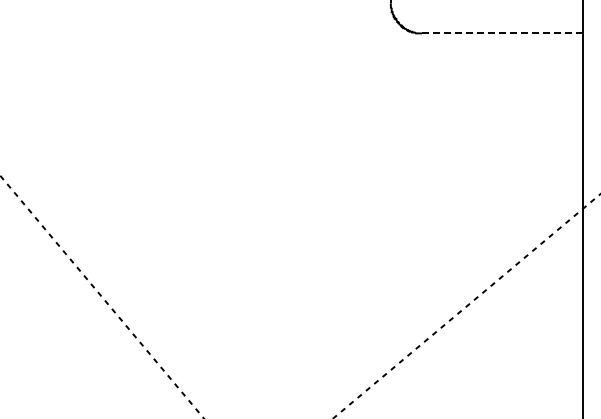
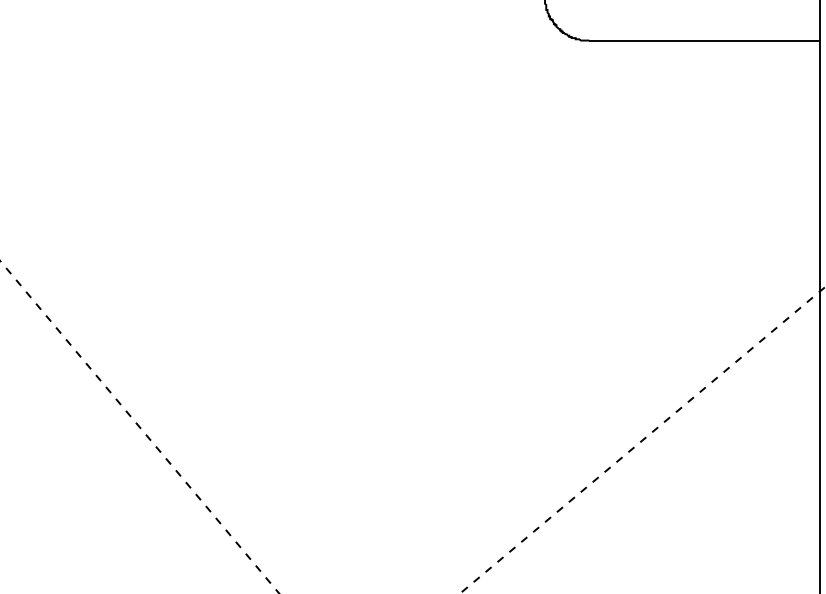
line: (505, 33) -> (709, 40), dashed -> solid

